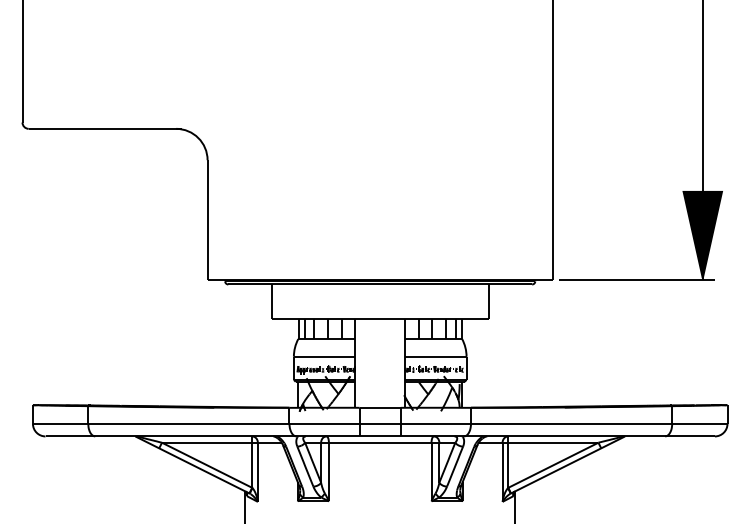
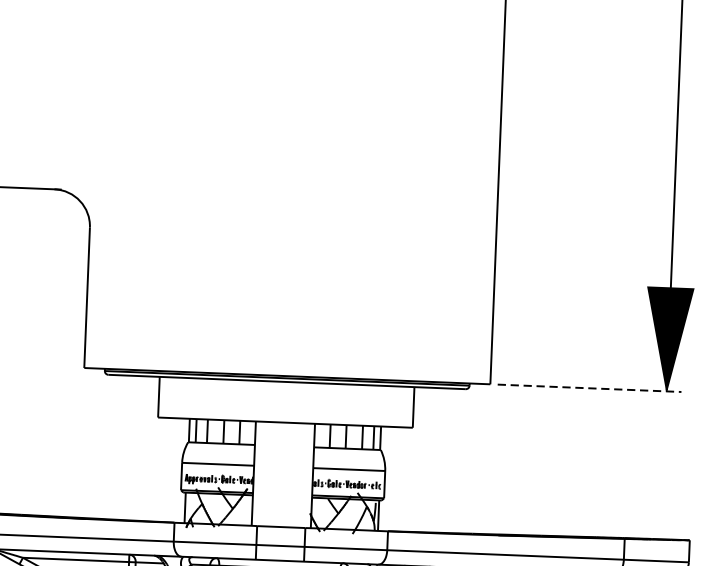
line: (637, 279) -> (589, 388), solid -> dashed

